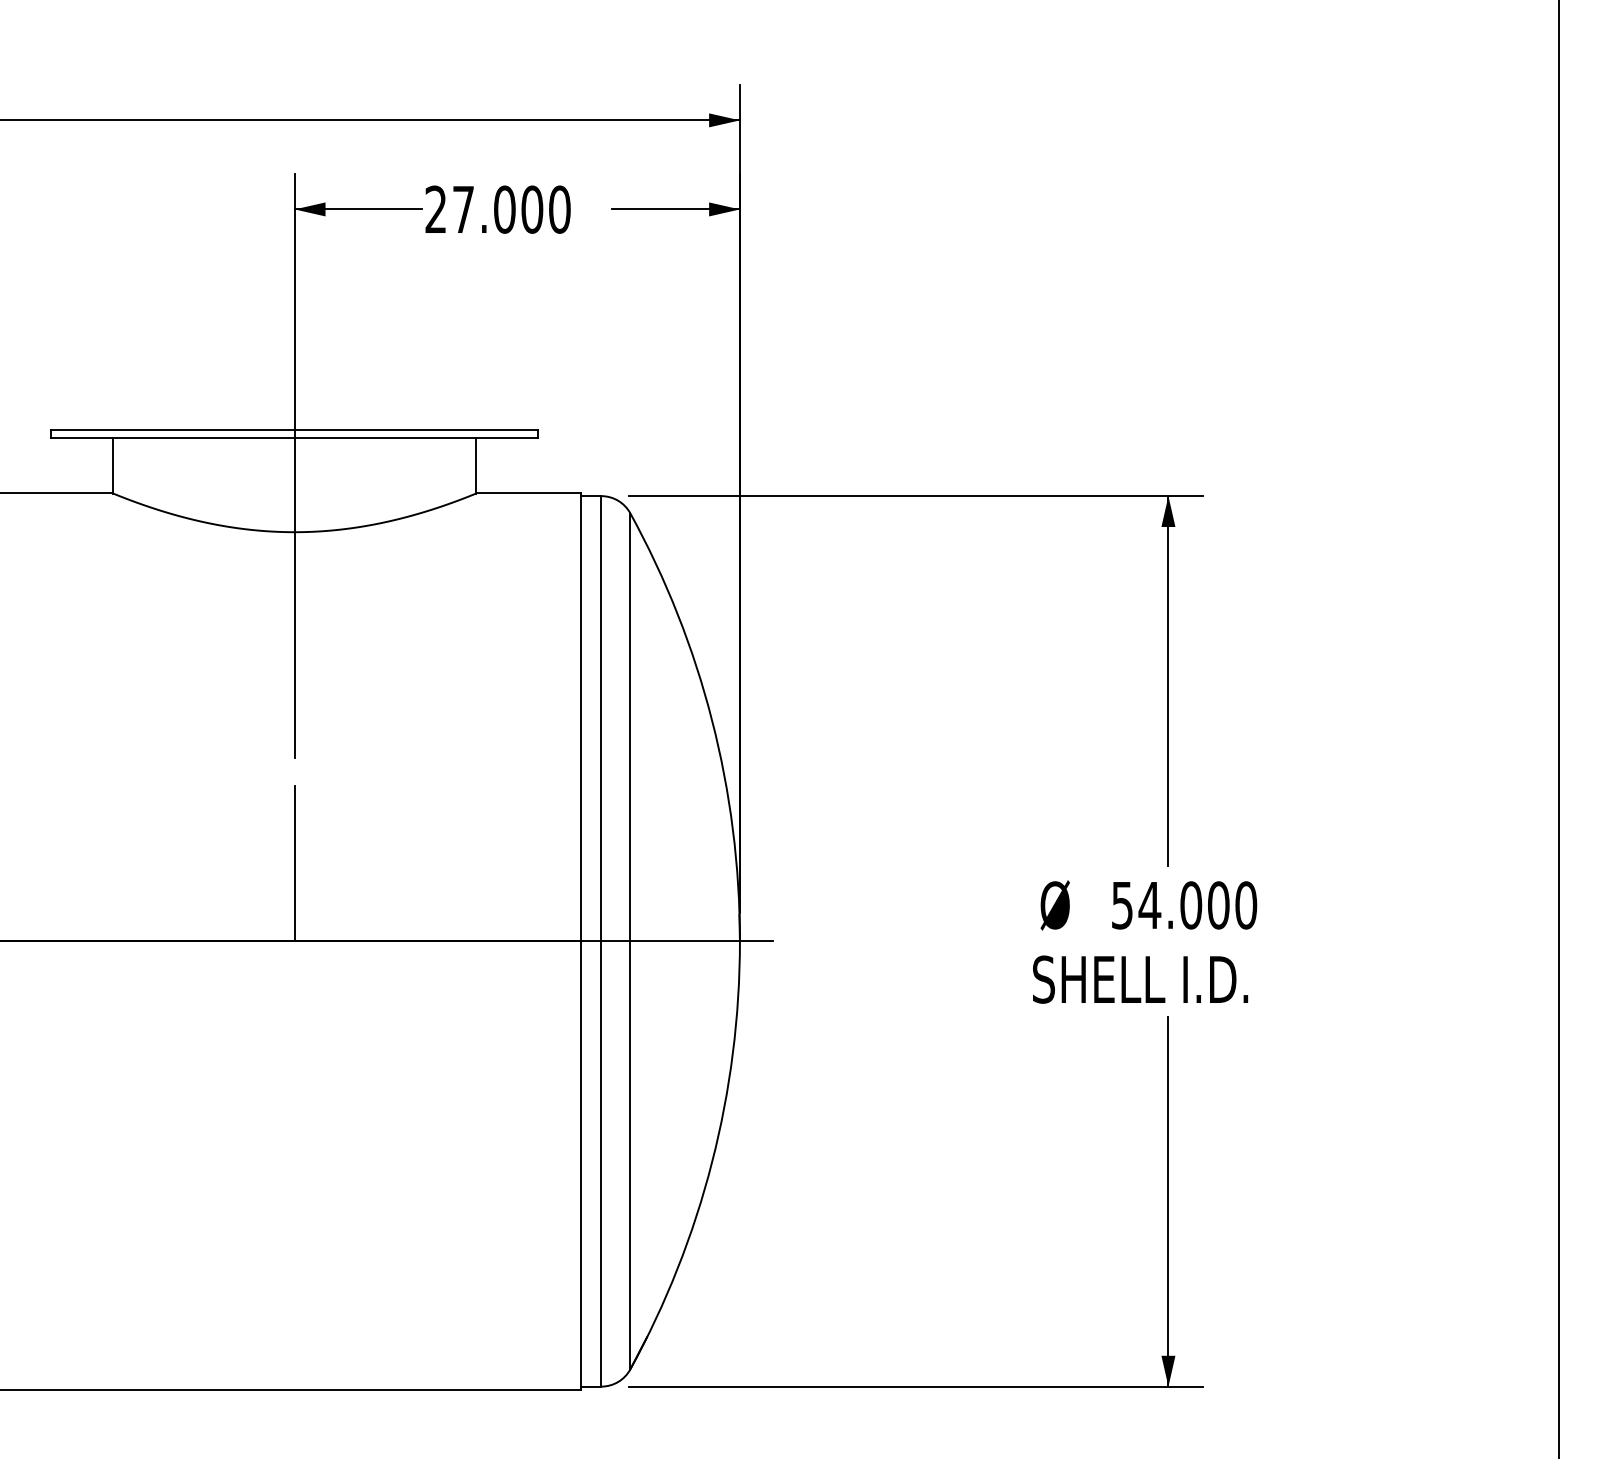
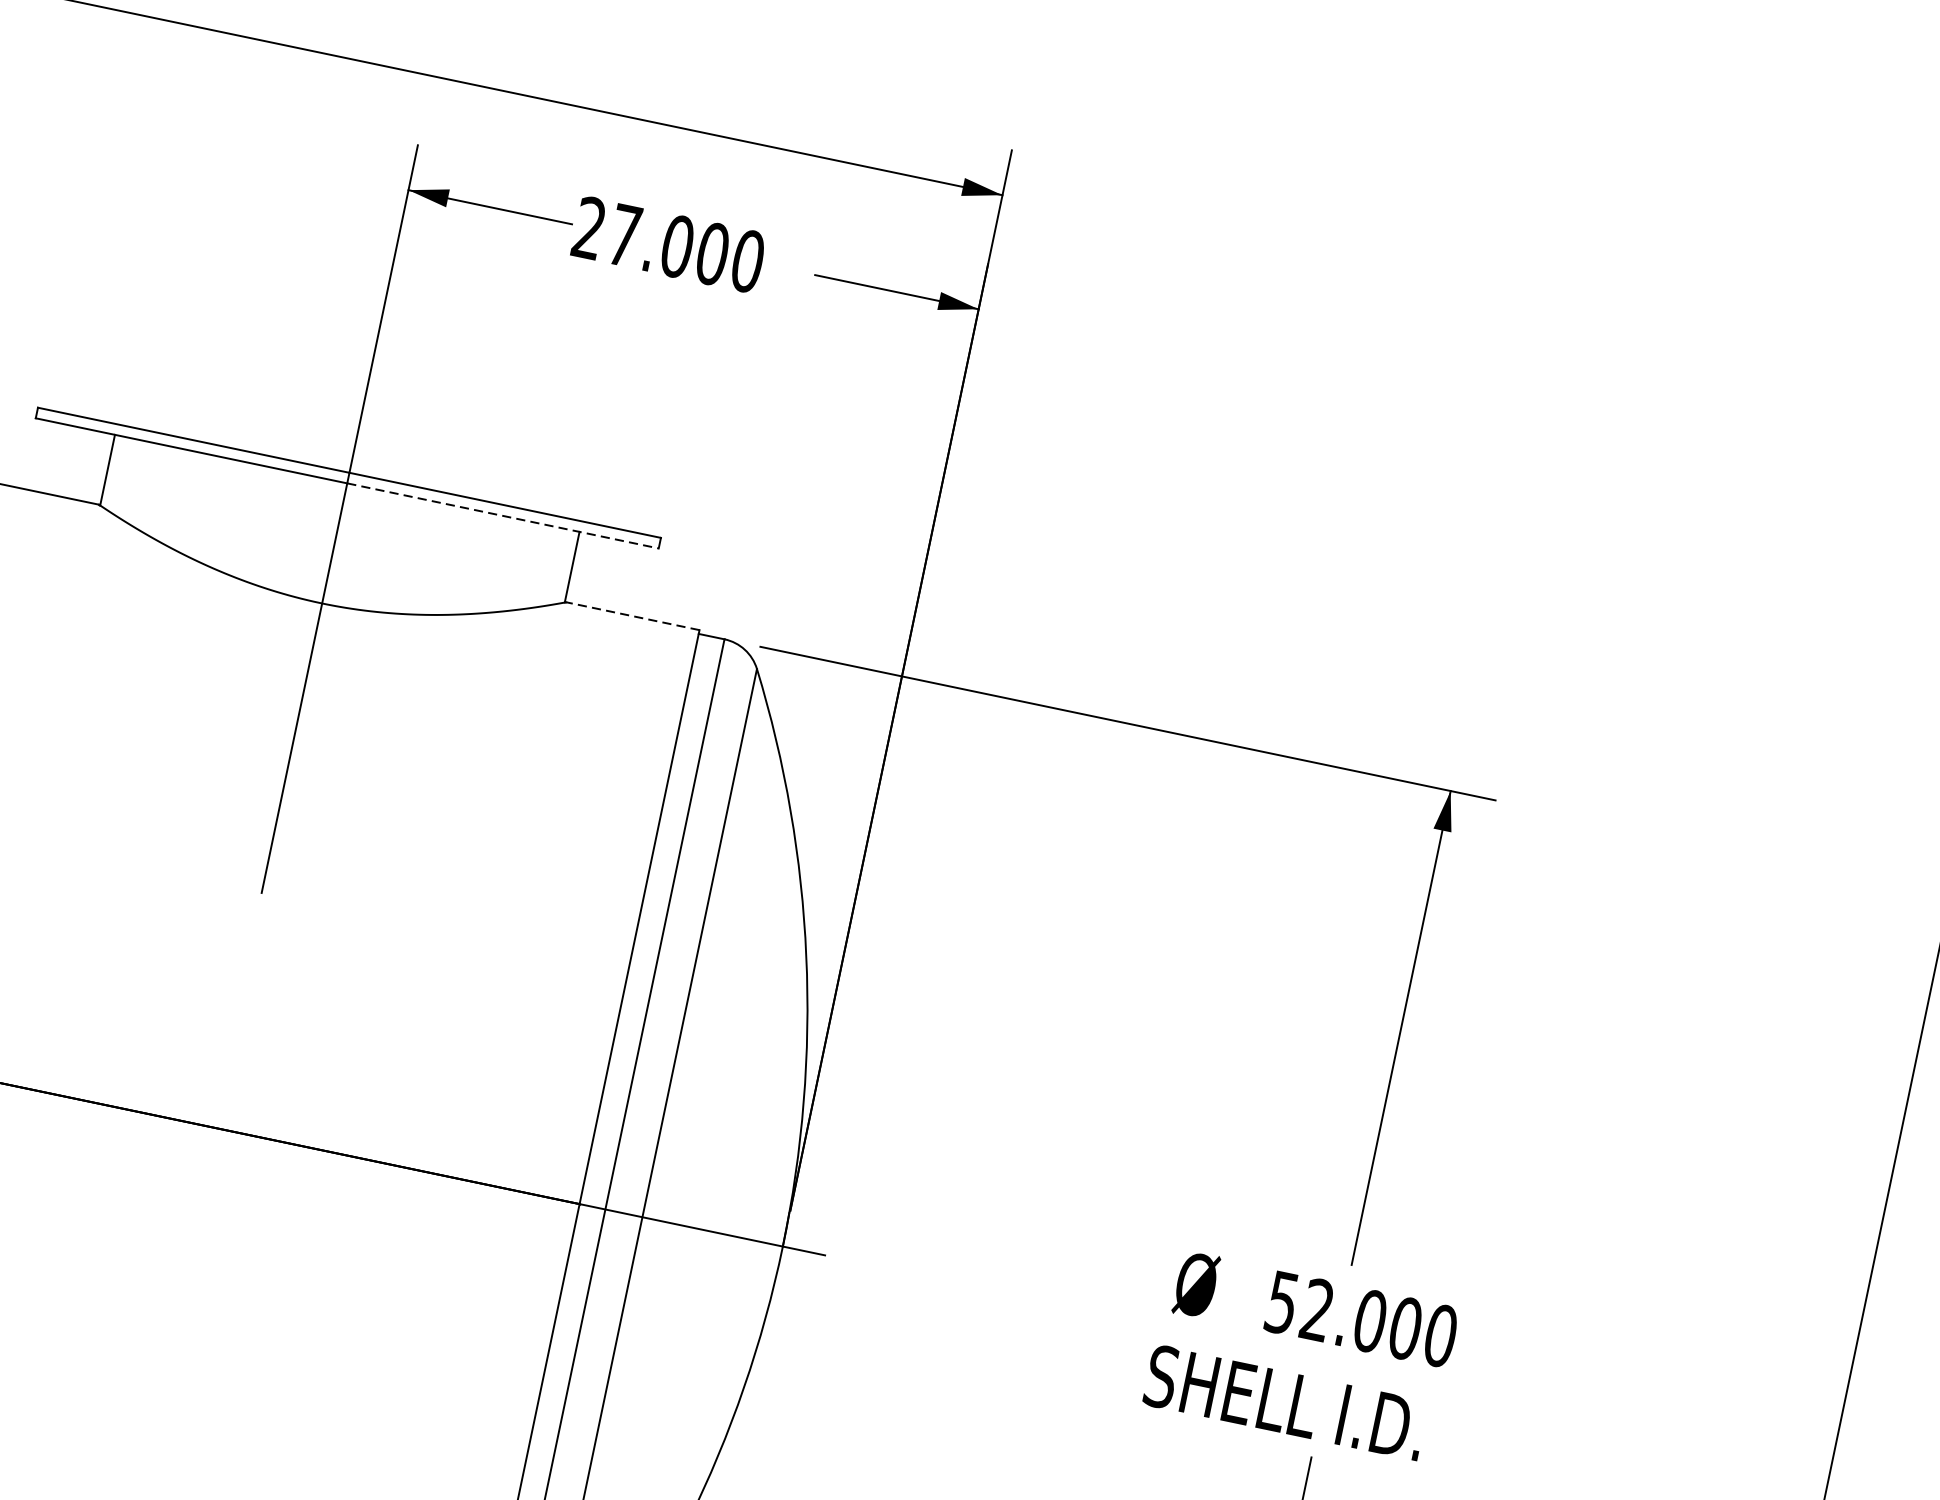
line: (416, 438) -> (503, 516), solid -> dashed
line: (528, 493) -> (631, 616), solid -> dashed
line: (294, 863) -> (233, 1027), removed
text: (1149, 904) -> (1317, 1308), 54.000 -> 52.000

